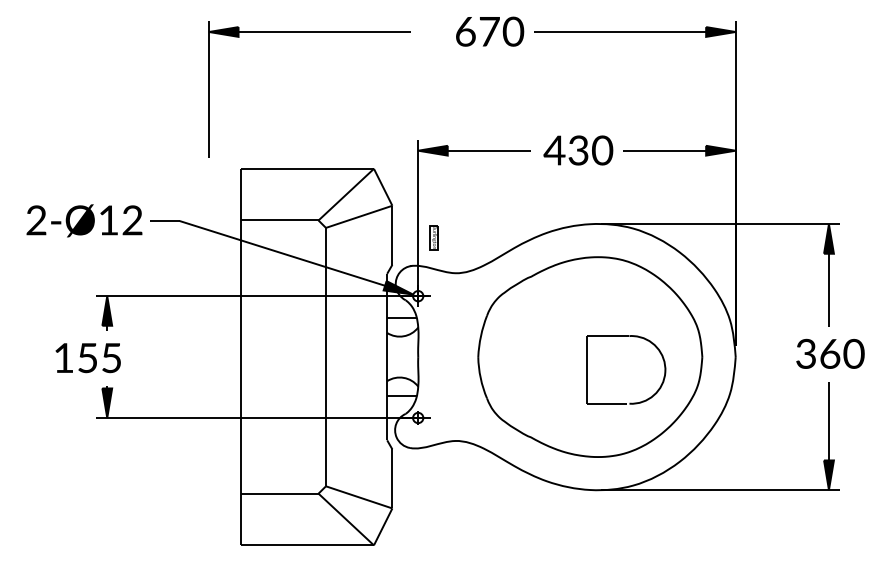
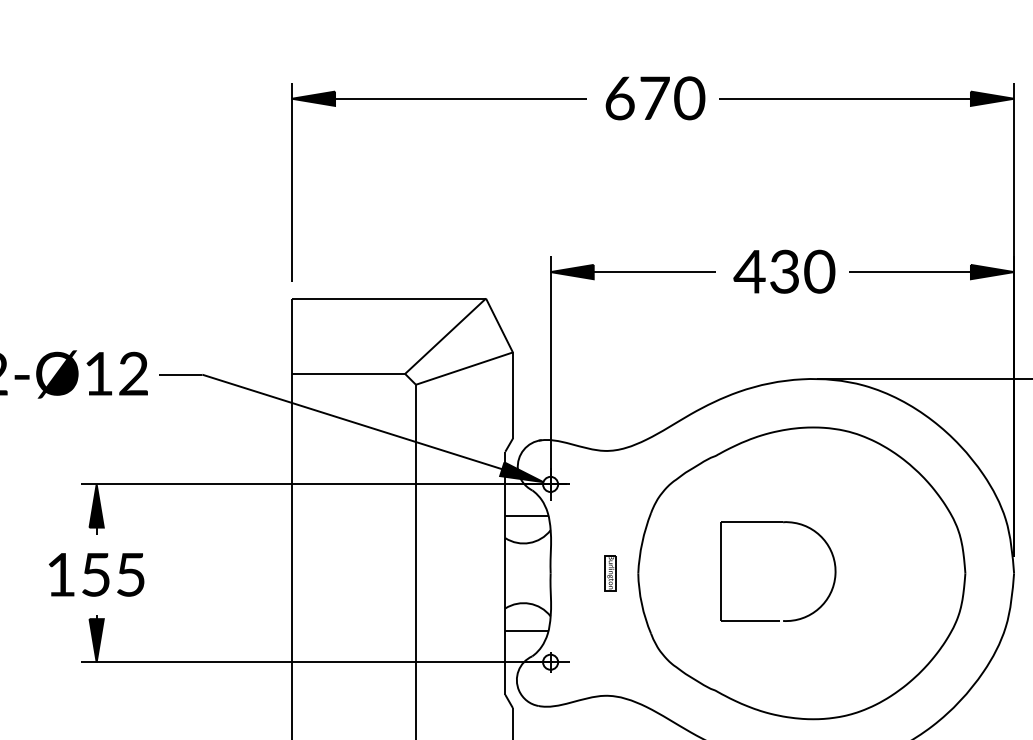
part: (309, 32) -> (438, 99), moved
part: (433, 237) -> (609, 572), moved
part: (634, 337) -> (790, 524), moved
text: (87, 358) -> (95, 575), moved

